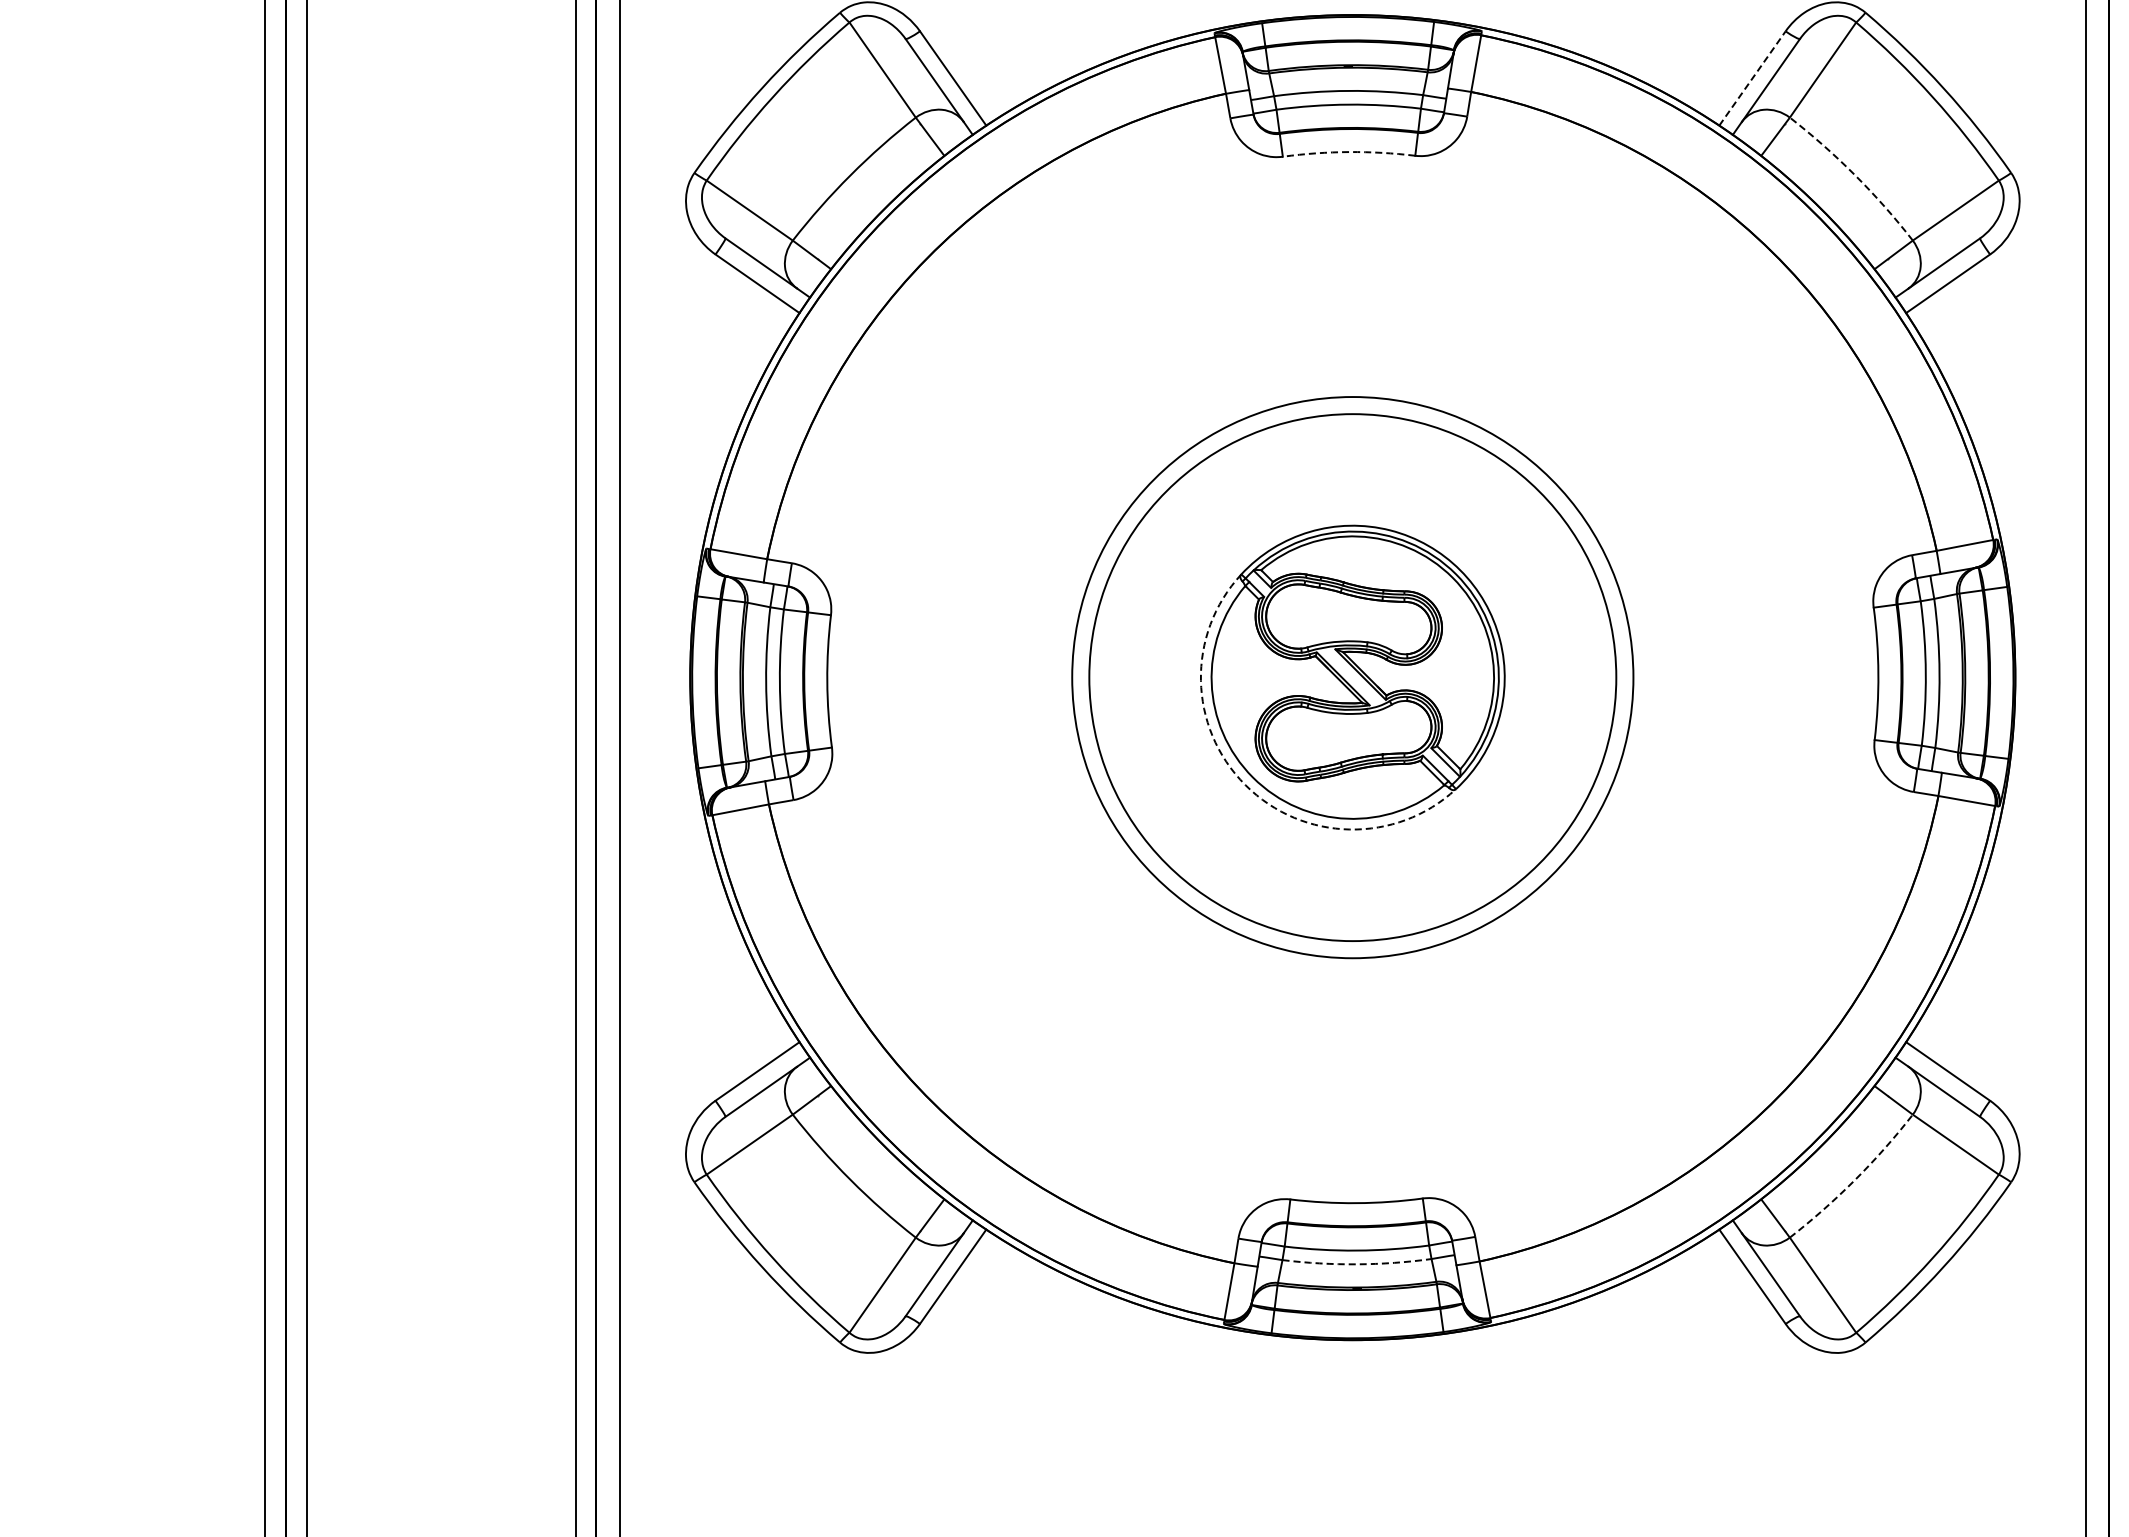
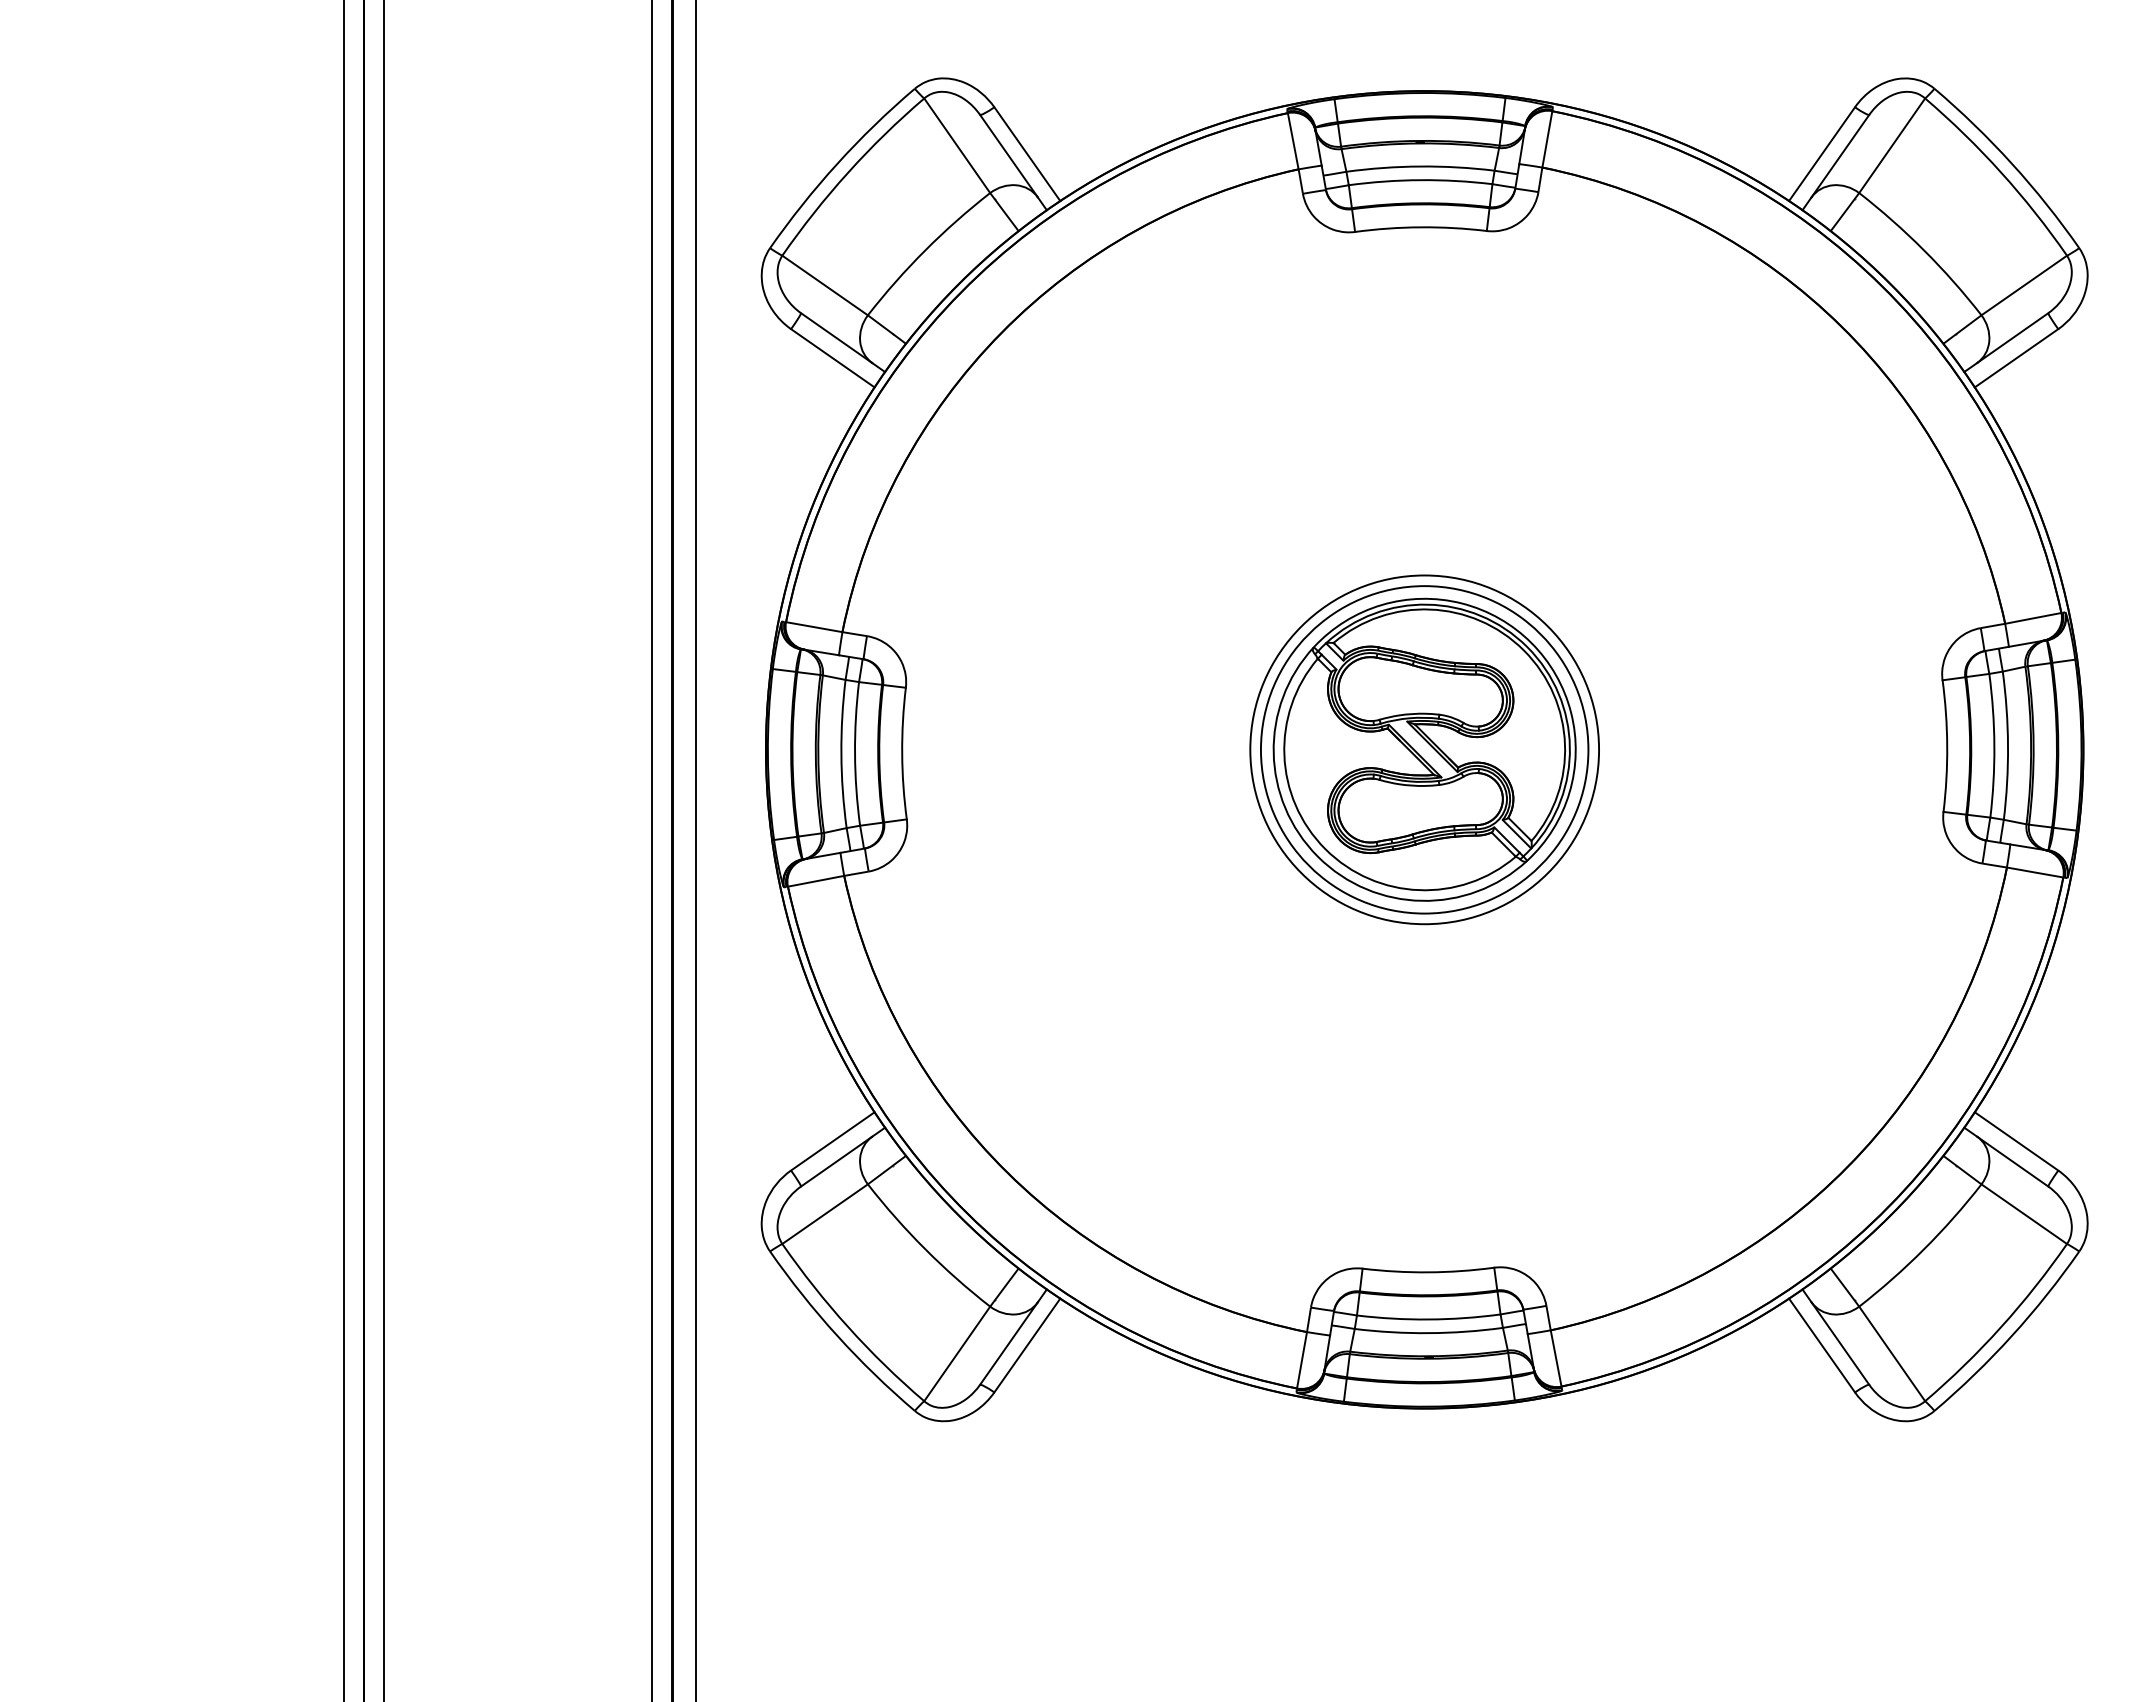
line: (1752, 77) -> (1822, 153), dashed -> solid
arc: (1348, 152) -> (1420, 227), dashed -> solid
arc: (1855, 175) -> (1924, 250), dashed -> solid
circle: (1352, 677) -> (1424, 749), size x0.62
circle: (1352, 677) -> (1424, 749), size x0.62
arc: (1245, 784) -> (1317, 856), dashed -> solid
arc: (1855, 1180) -> (1924, 1249), dashed -> solid
arc: (1356, 1264) -> (1428, 1333), dashed -> solid

